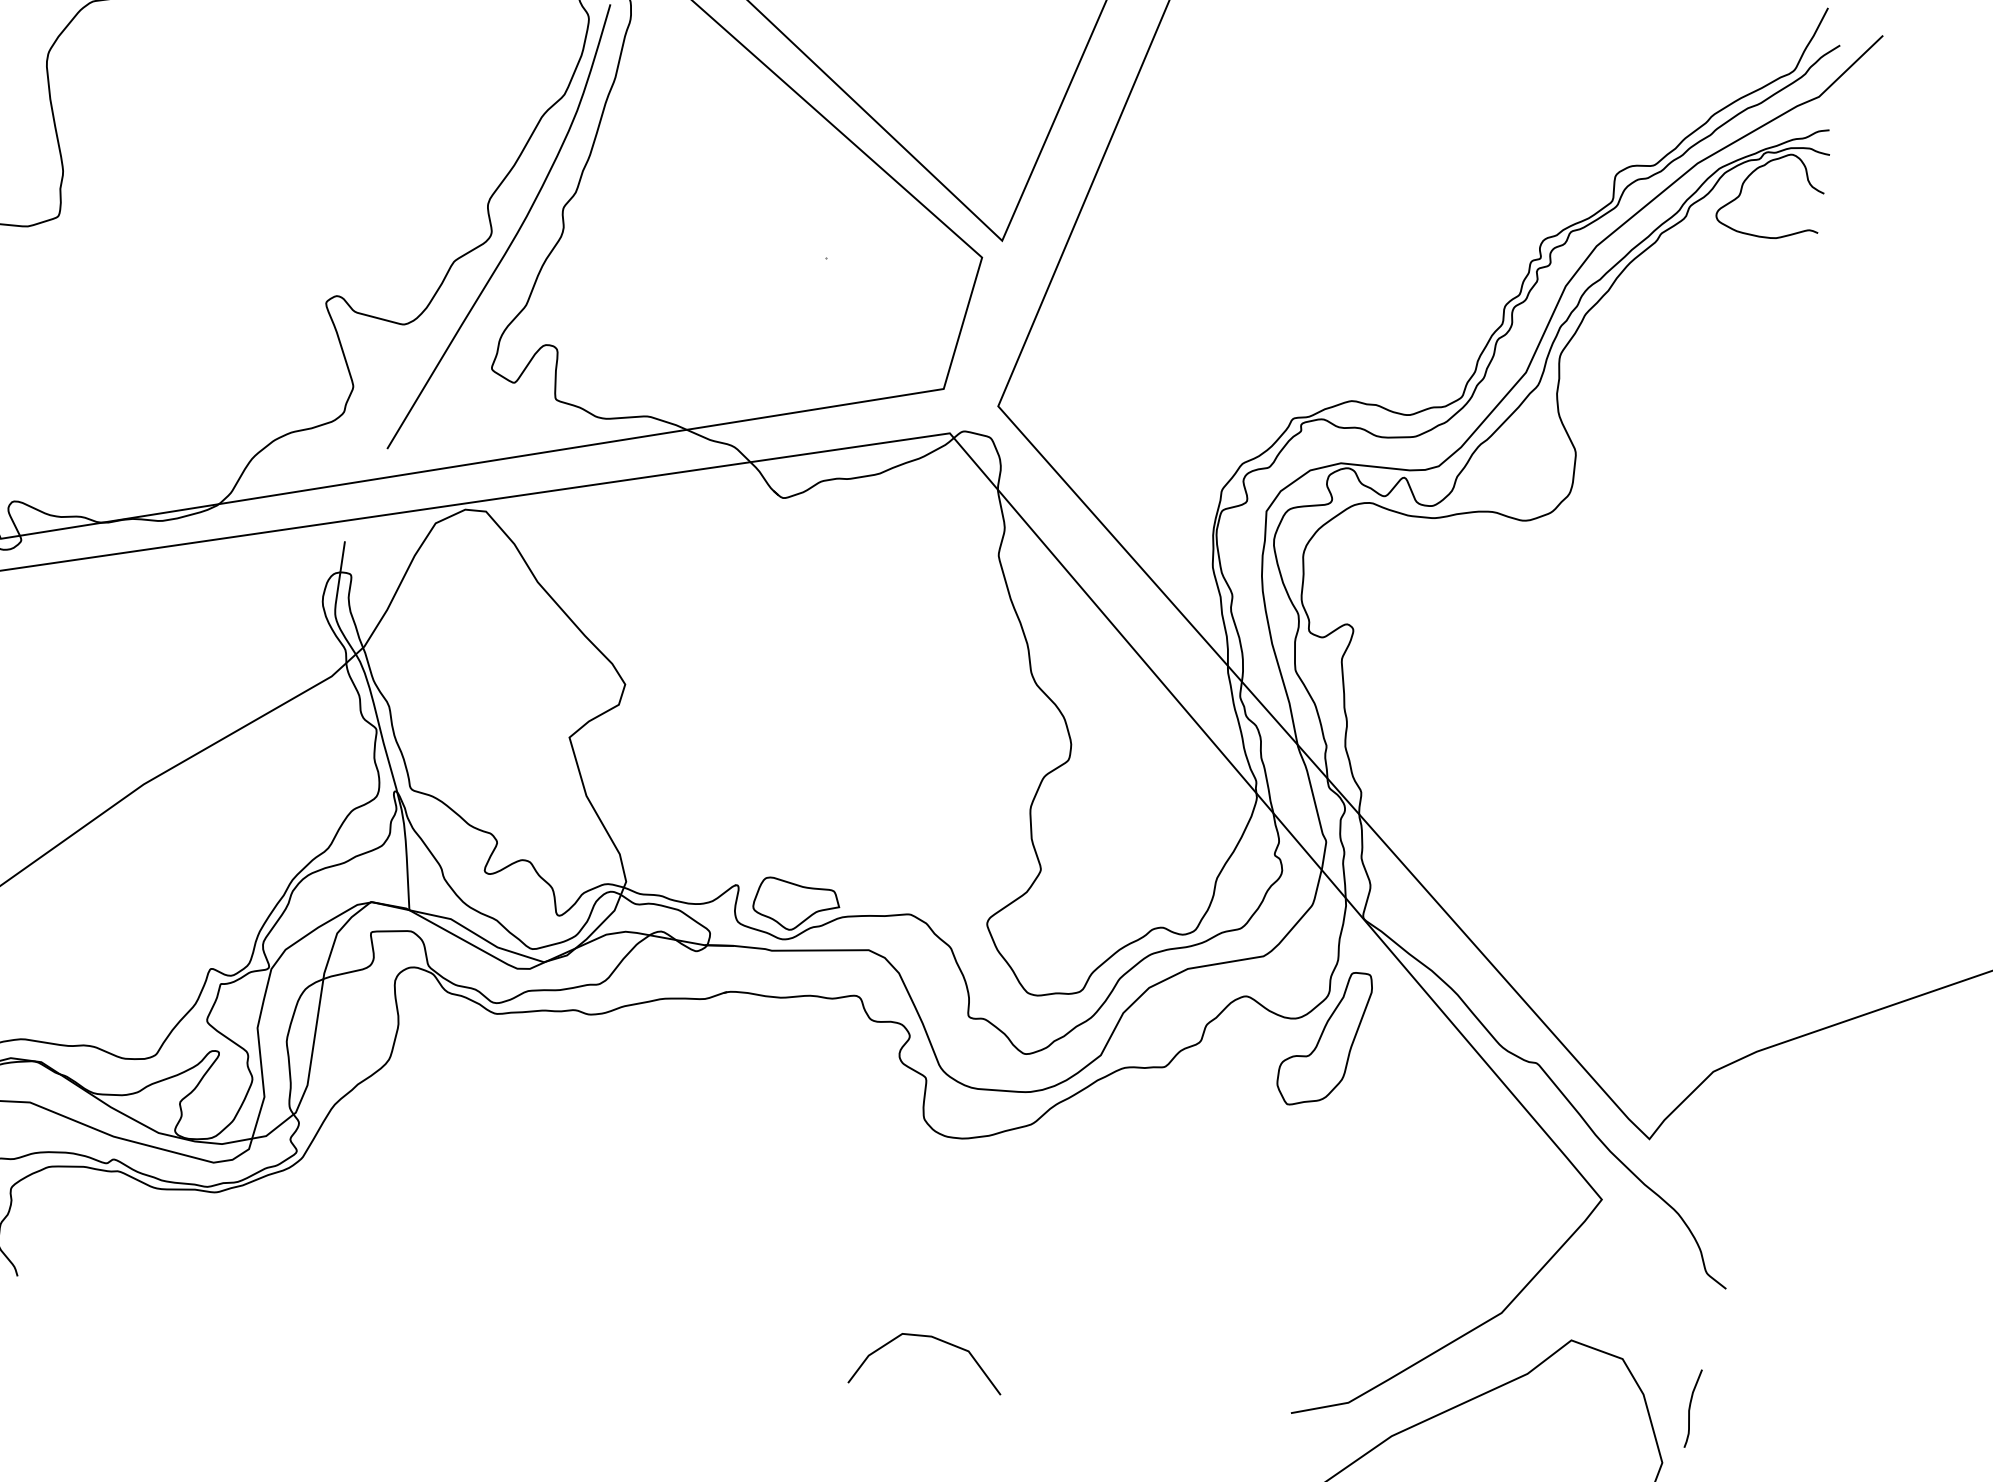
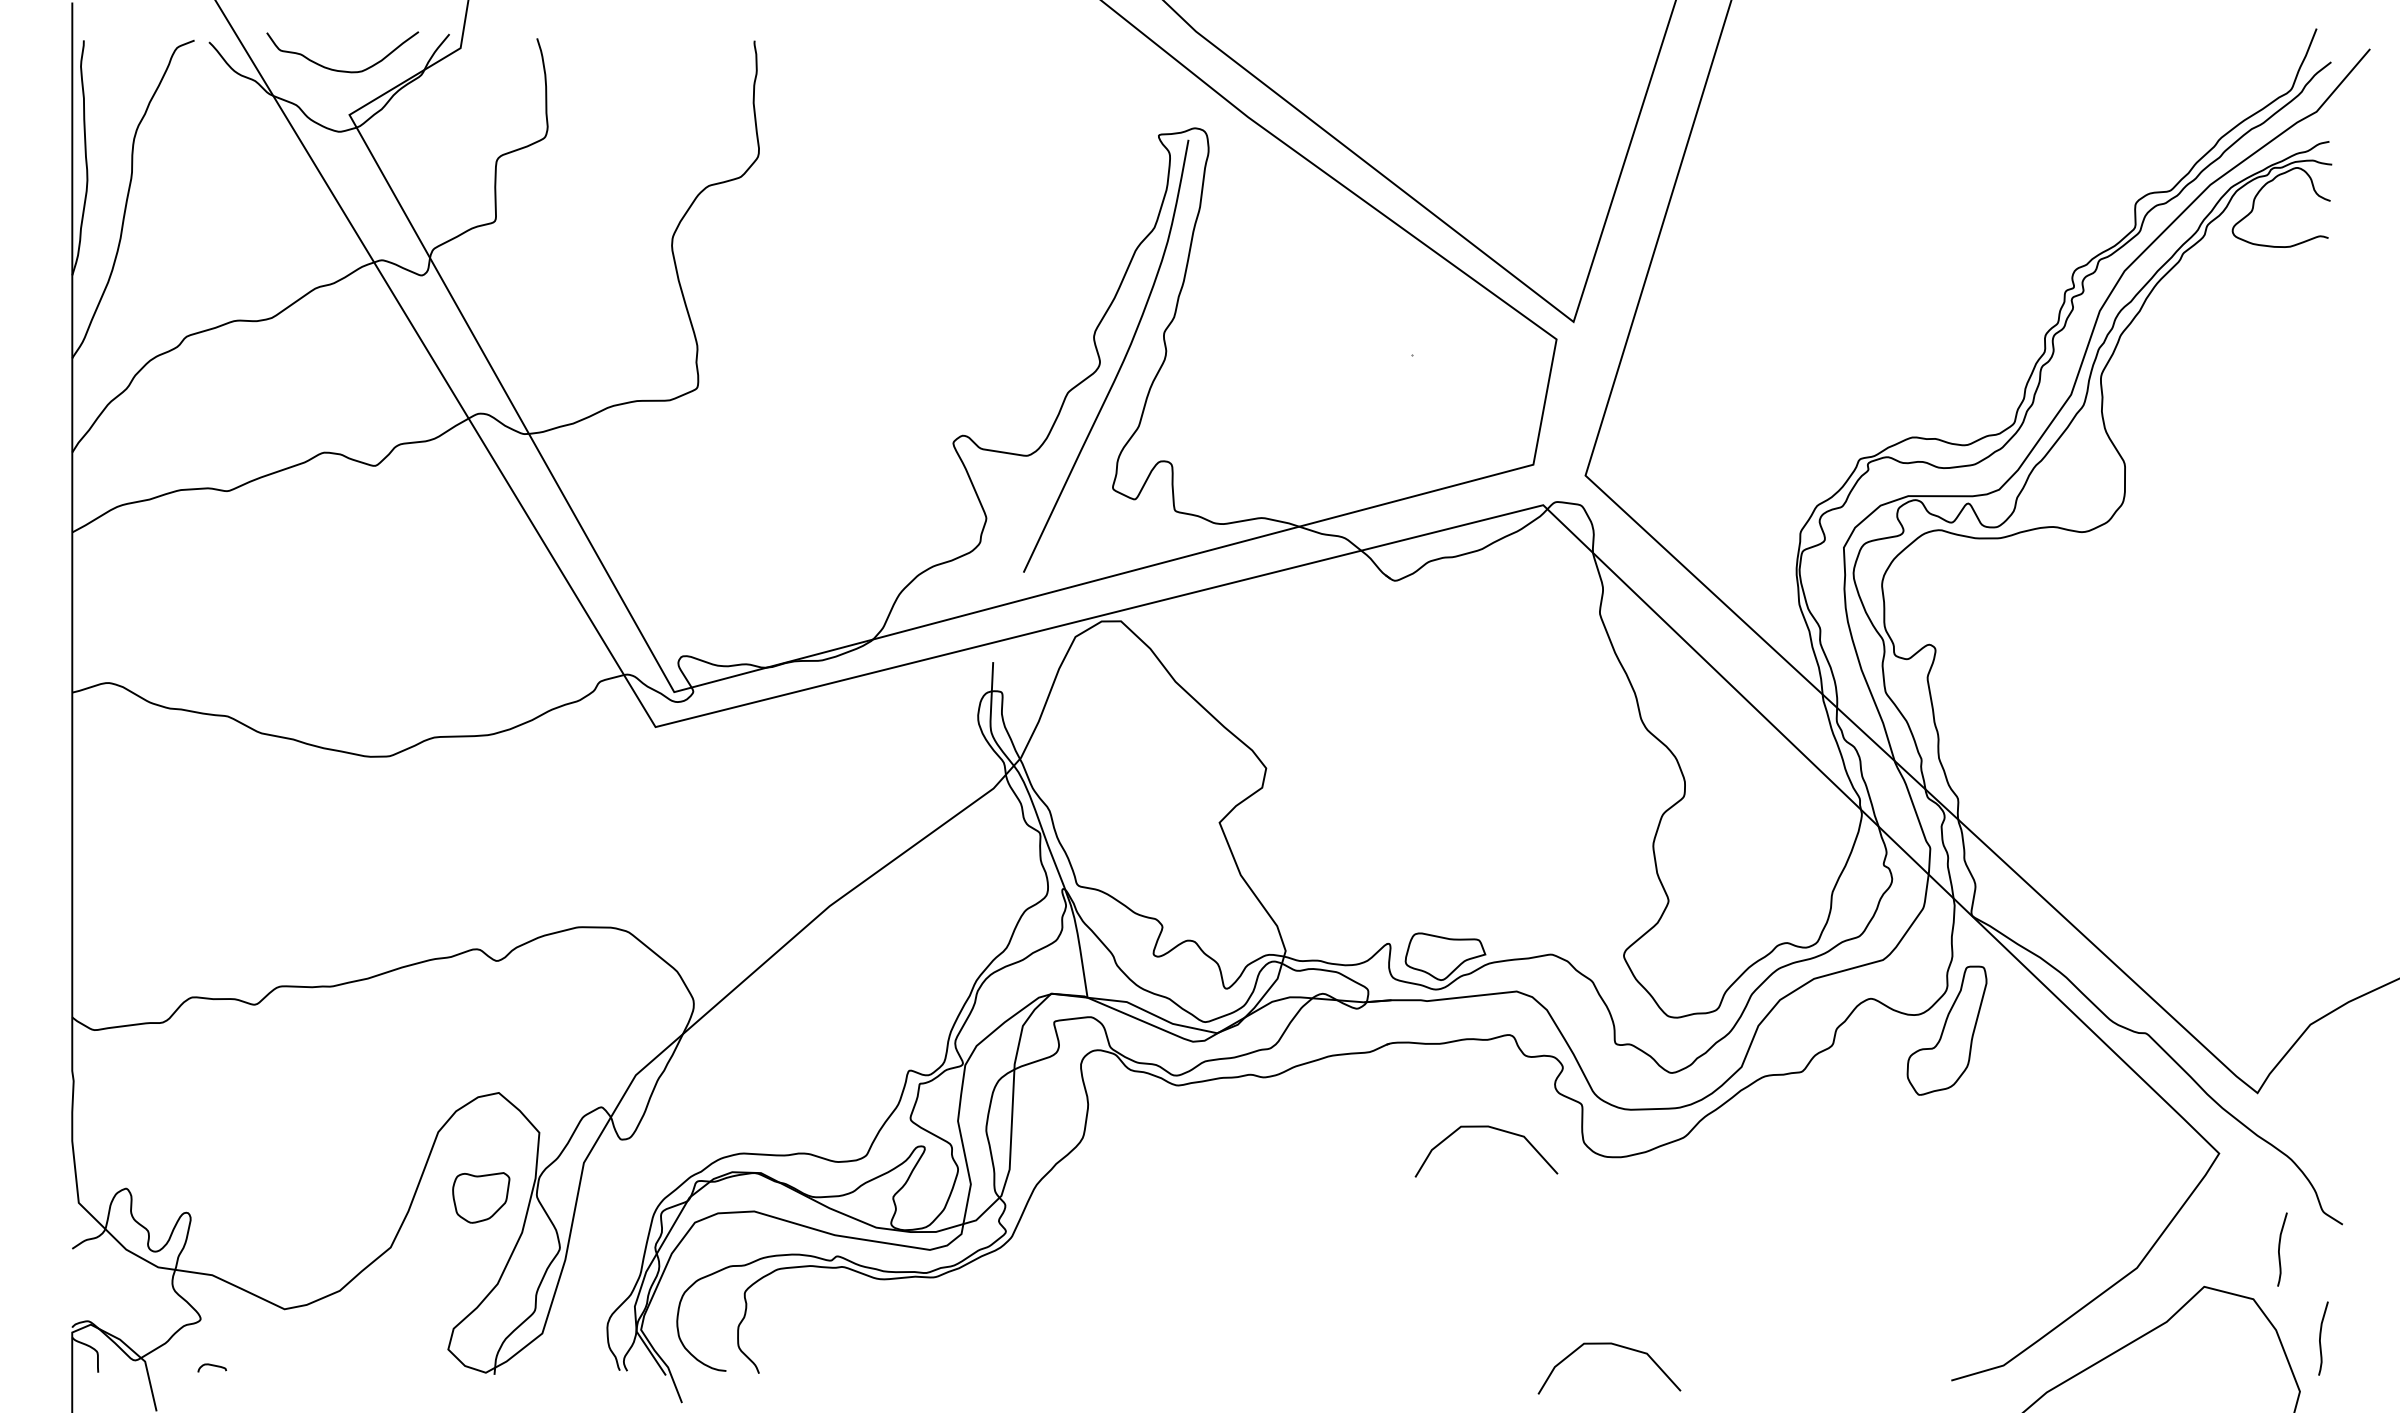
curve: (825, 1093) -> (1490, 1128), added
curve: (1657, 1306) -> (2280, 1247), added

